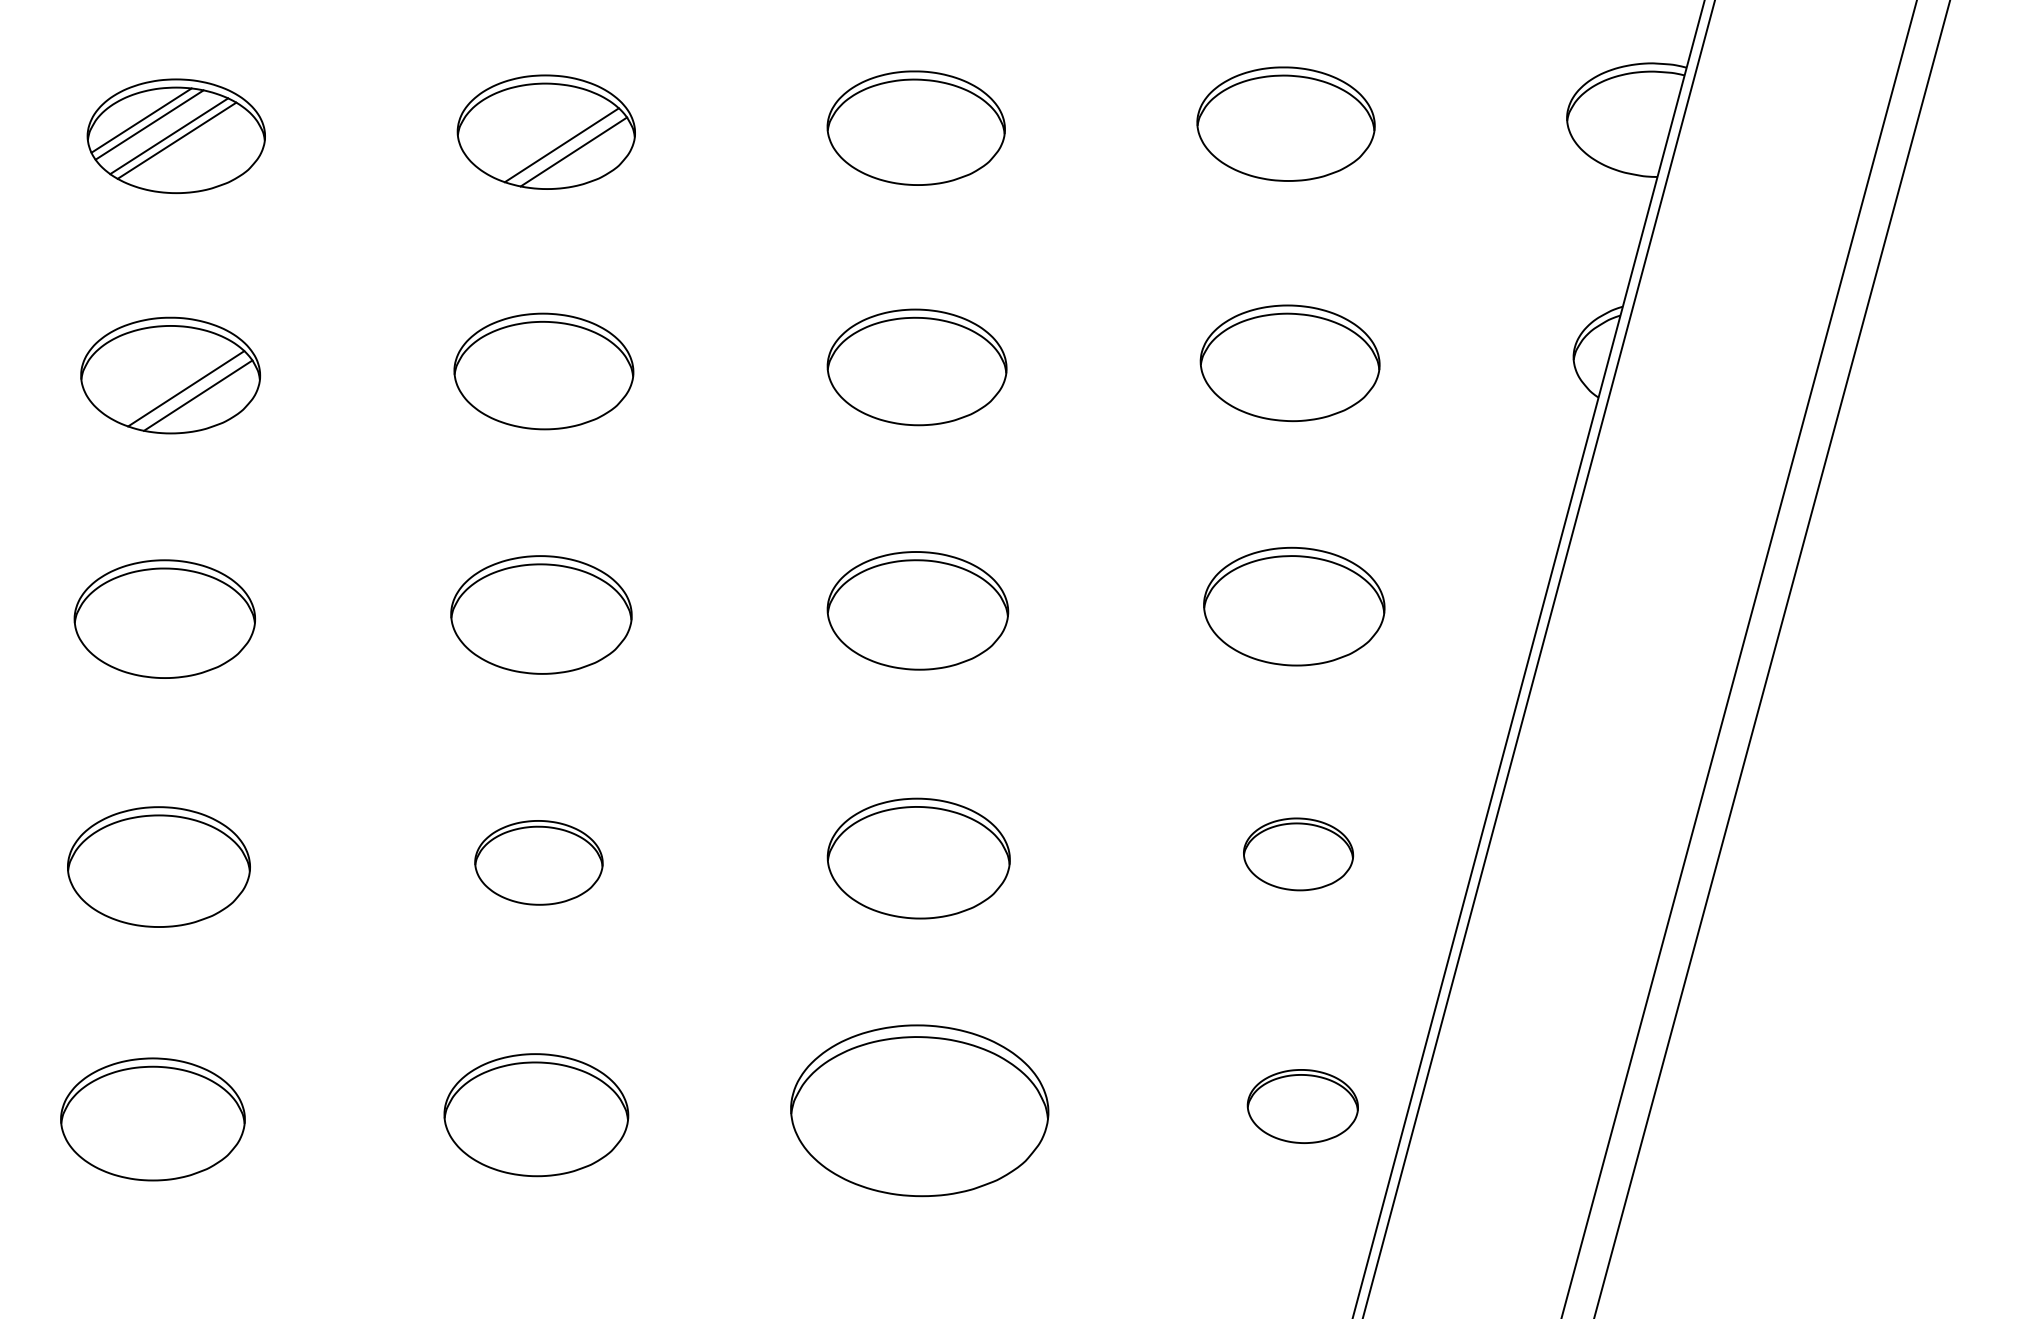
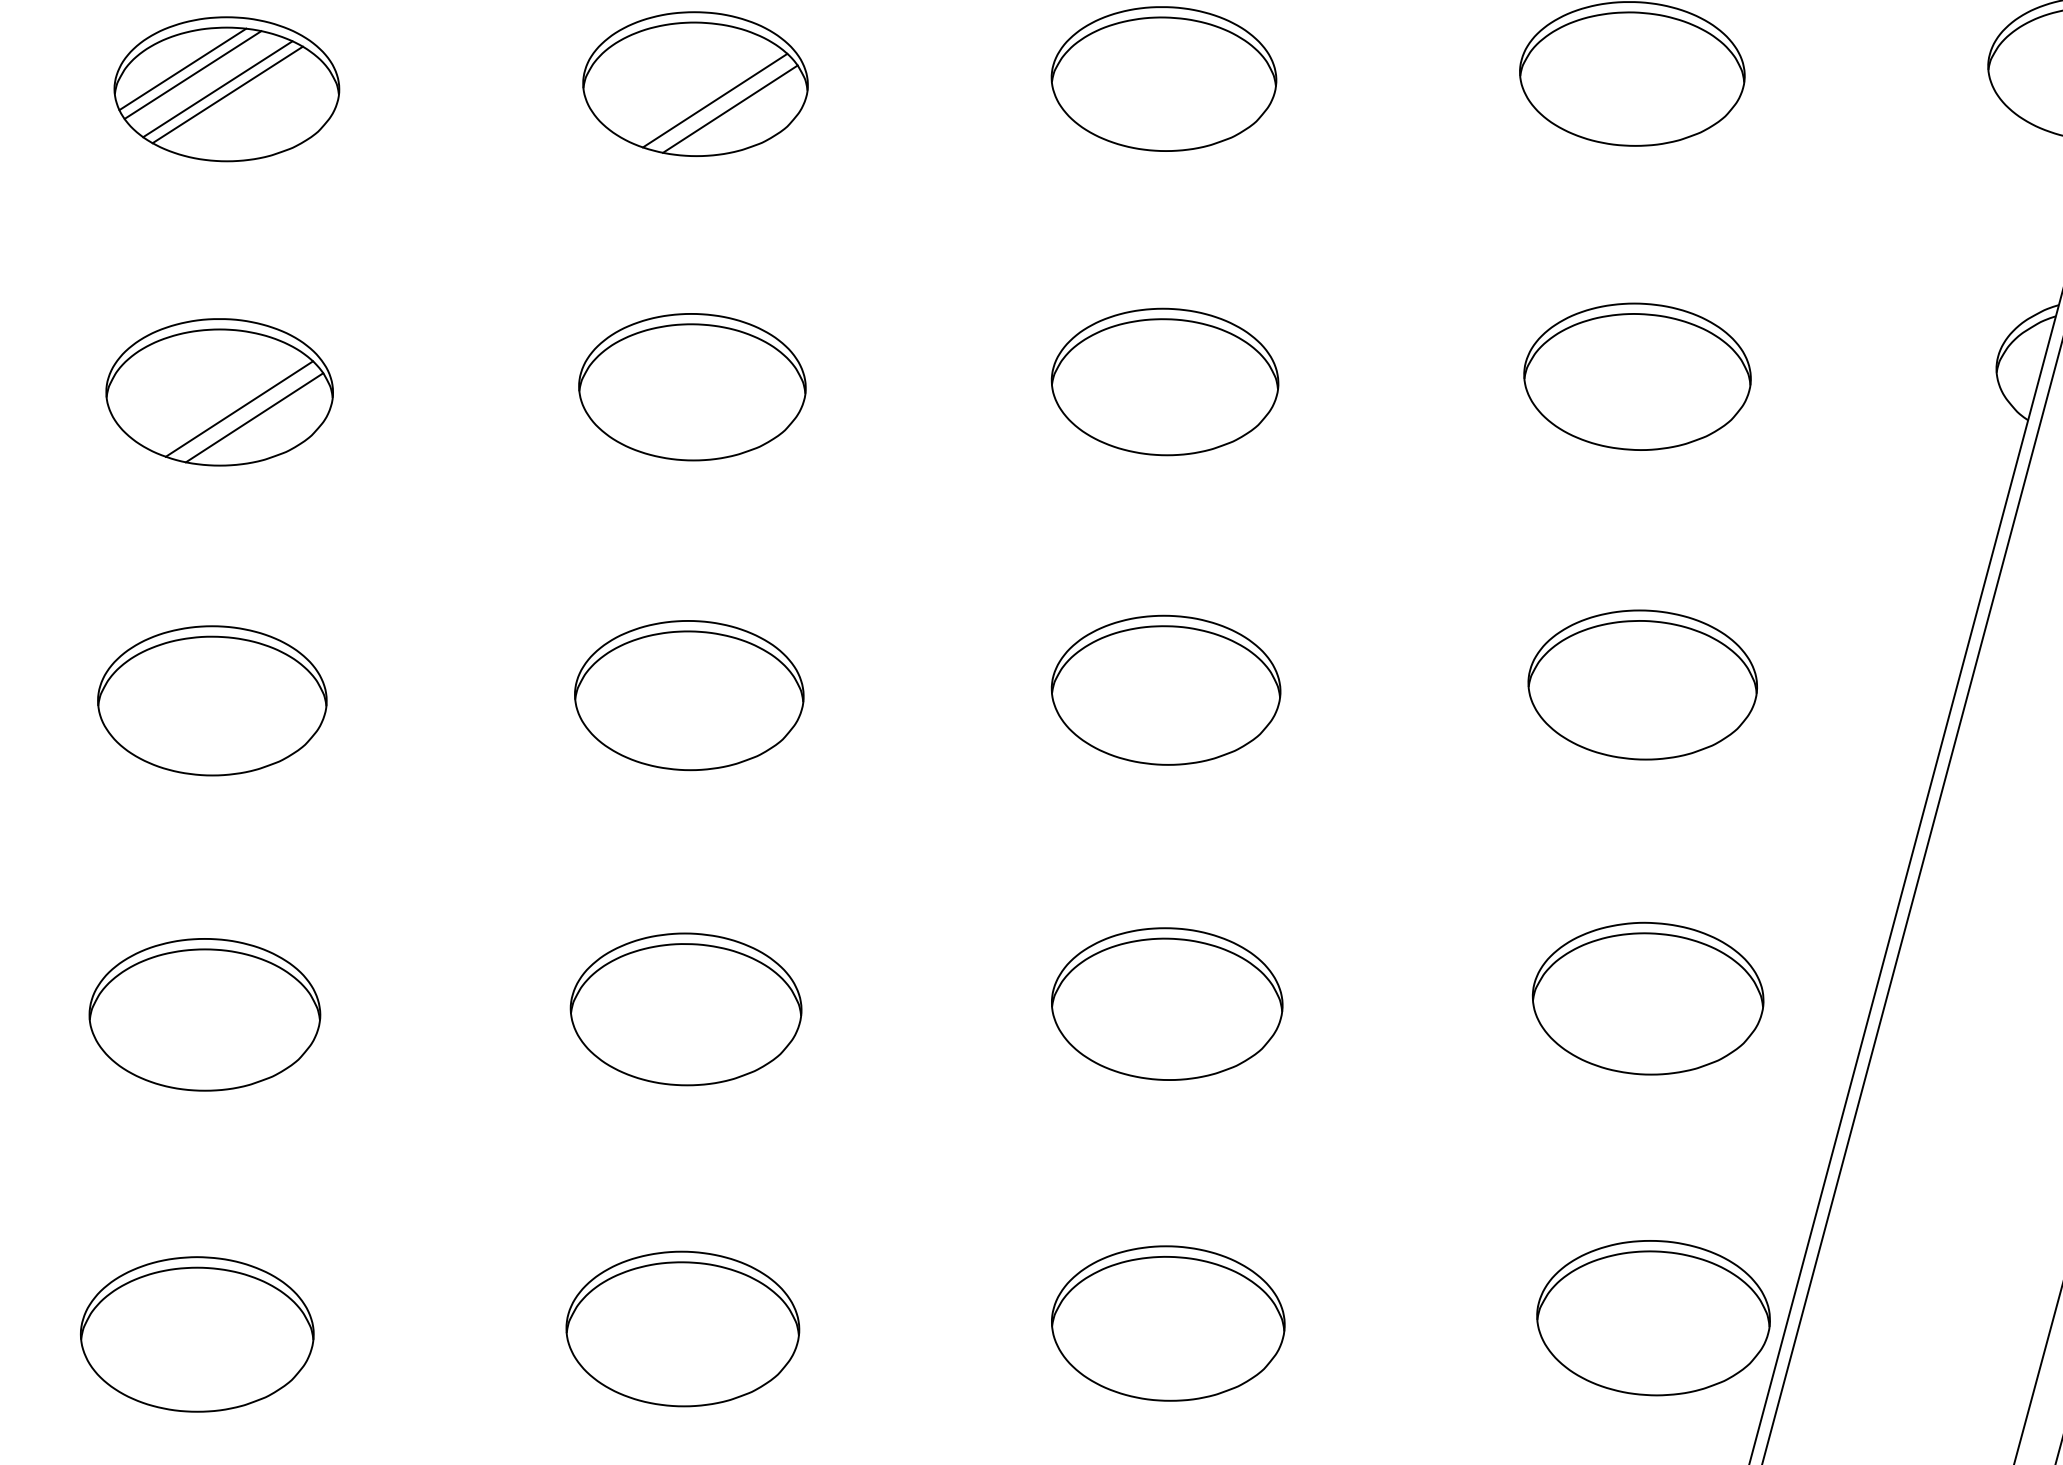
part: (1298, 854) -> (1648, 998), size x1.67
part: (538, 862) -> (685, 1009), size x1.43
part: (1302, 1106) -> (1653, 1318), size x1.67
part: (919, 1110) -> (1168, 1323), size x0.71

